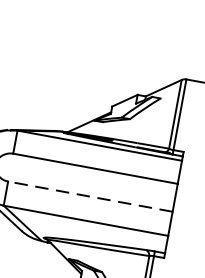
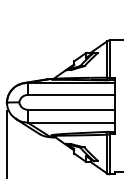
line: (90, 196) -> (71, 109), dashed -> solid

